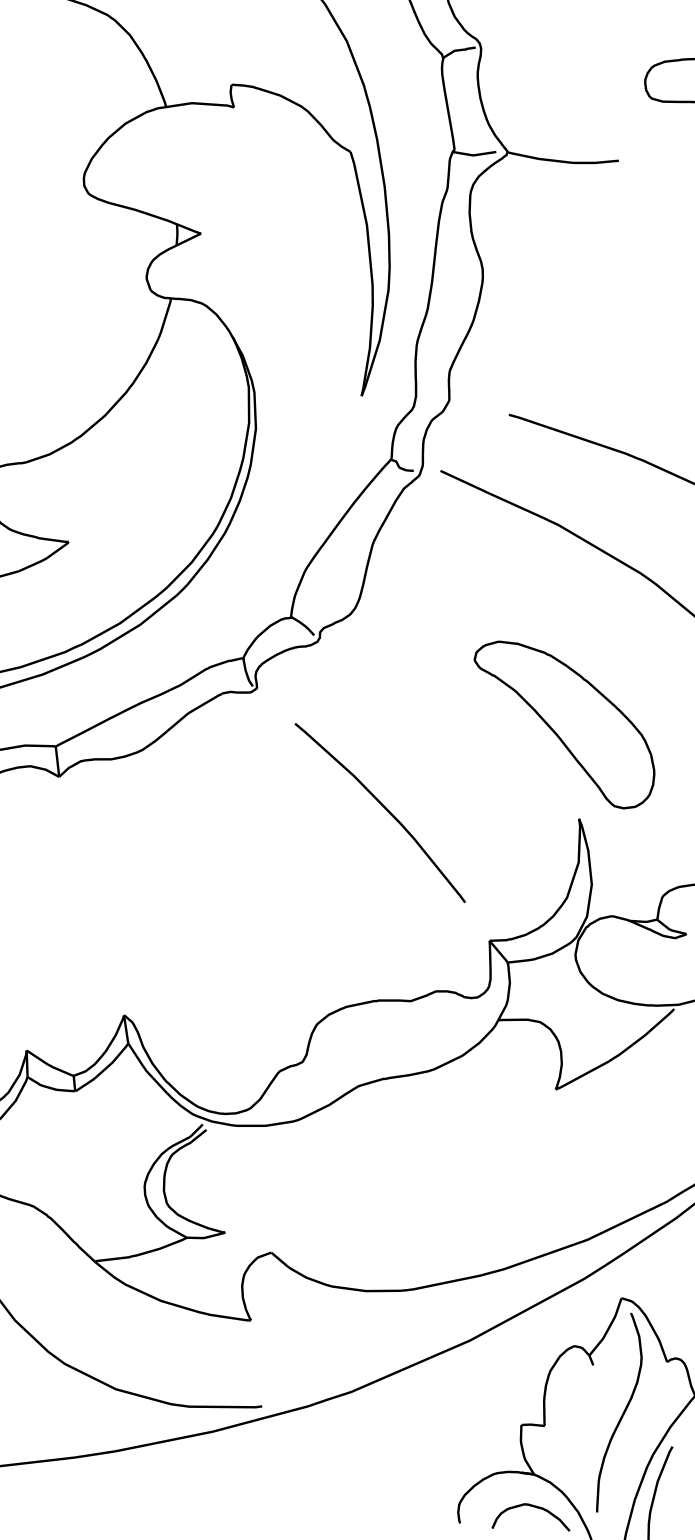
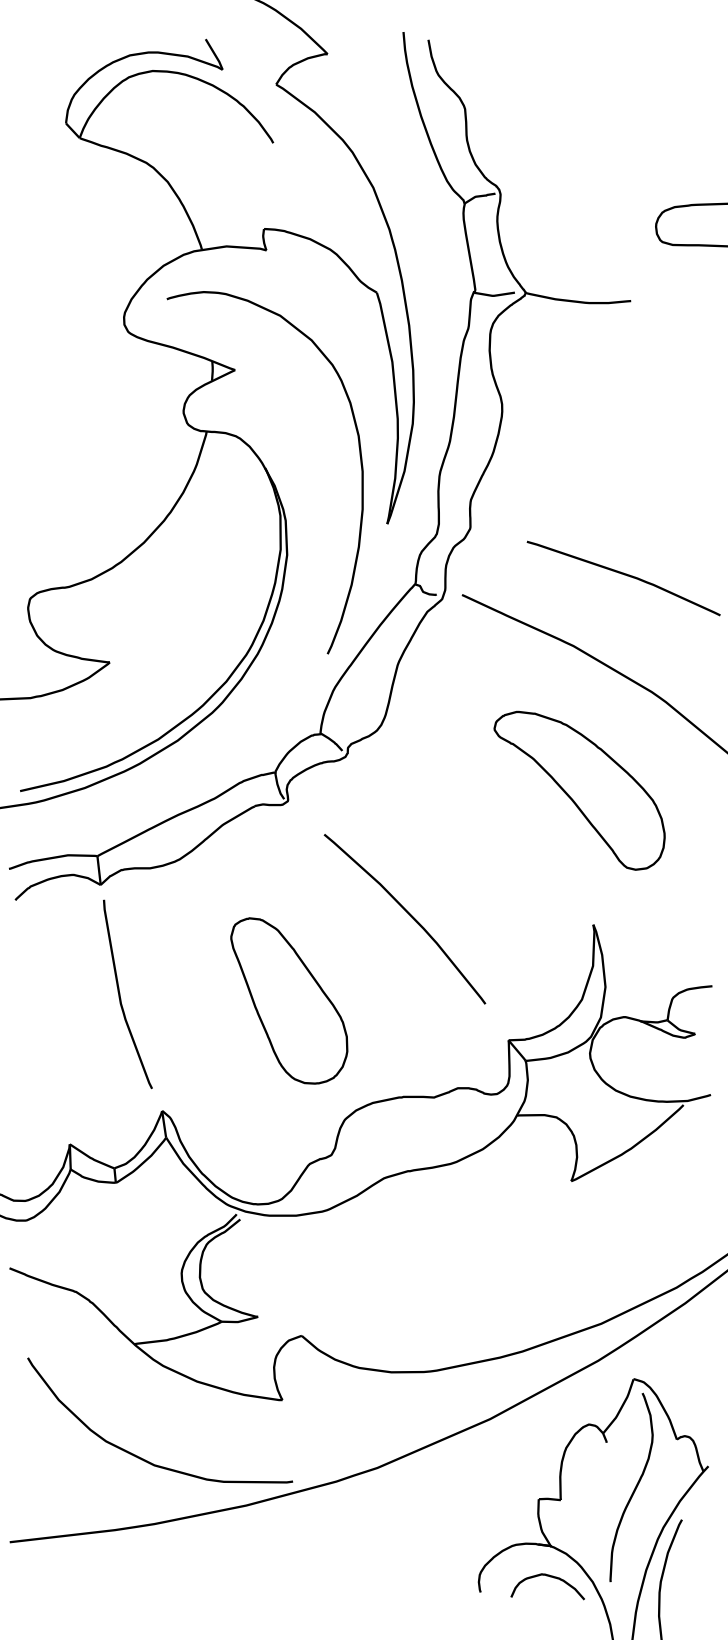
curve: (333, 334) -> (360, 465), added
part: (564, 724) -> (579, 790), moved
curve: (80, 892) -> (120, 994), added
part: (258, 898) -> (289, 1000), added

